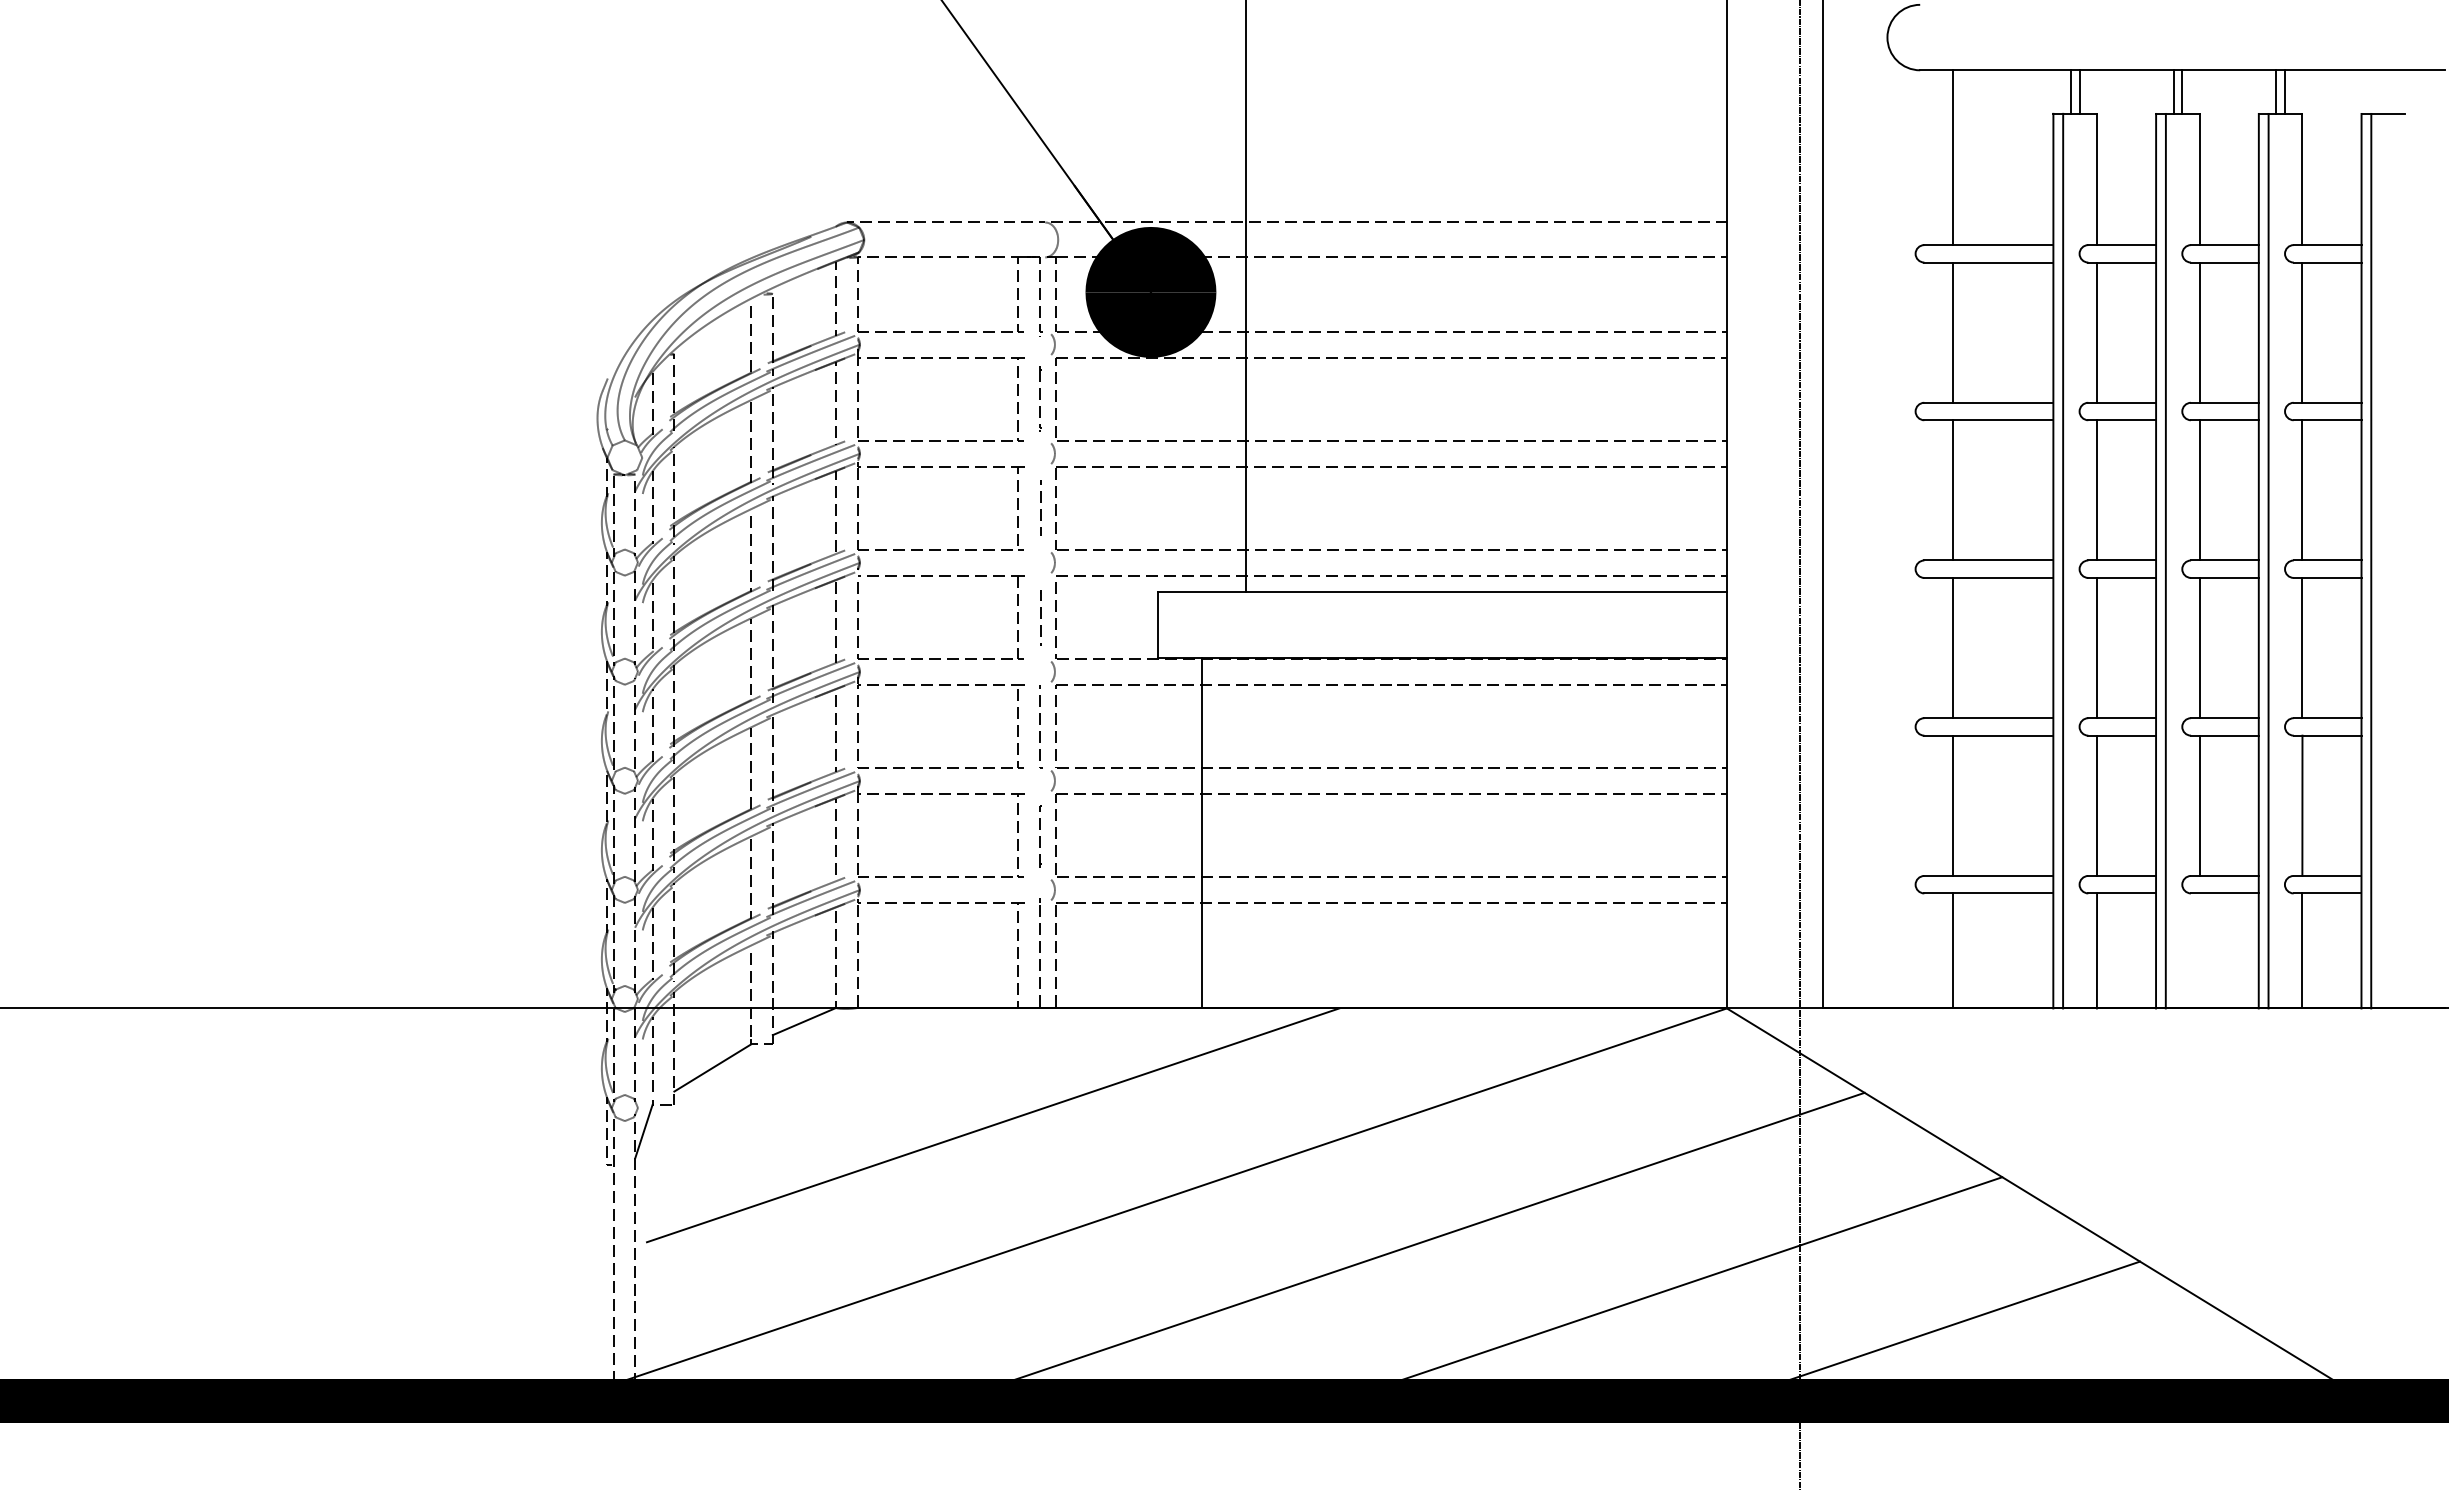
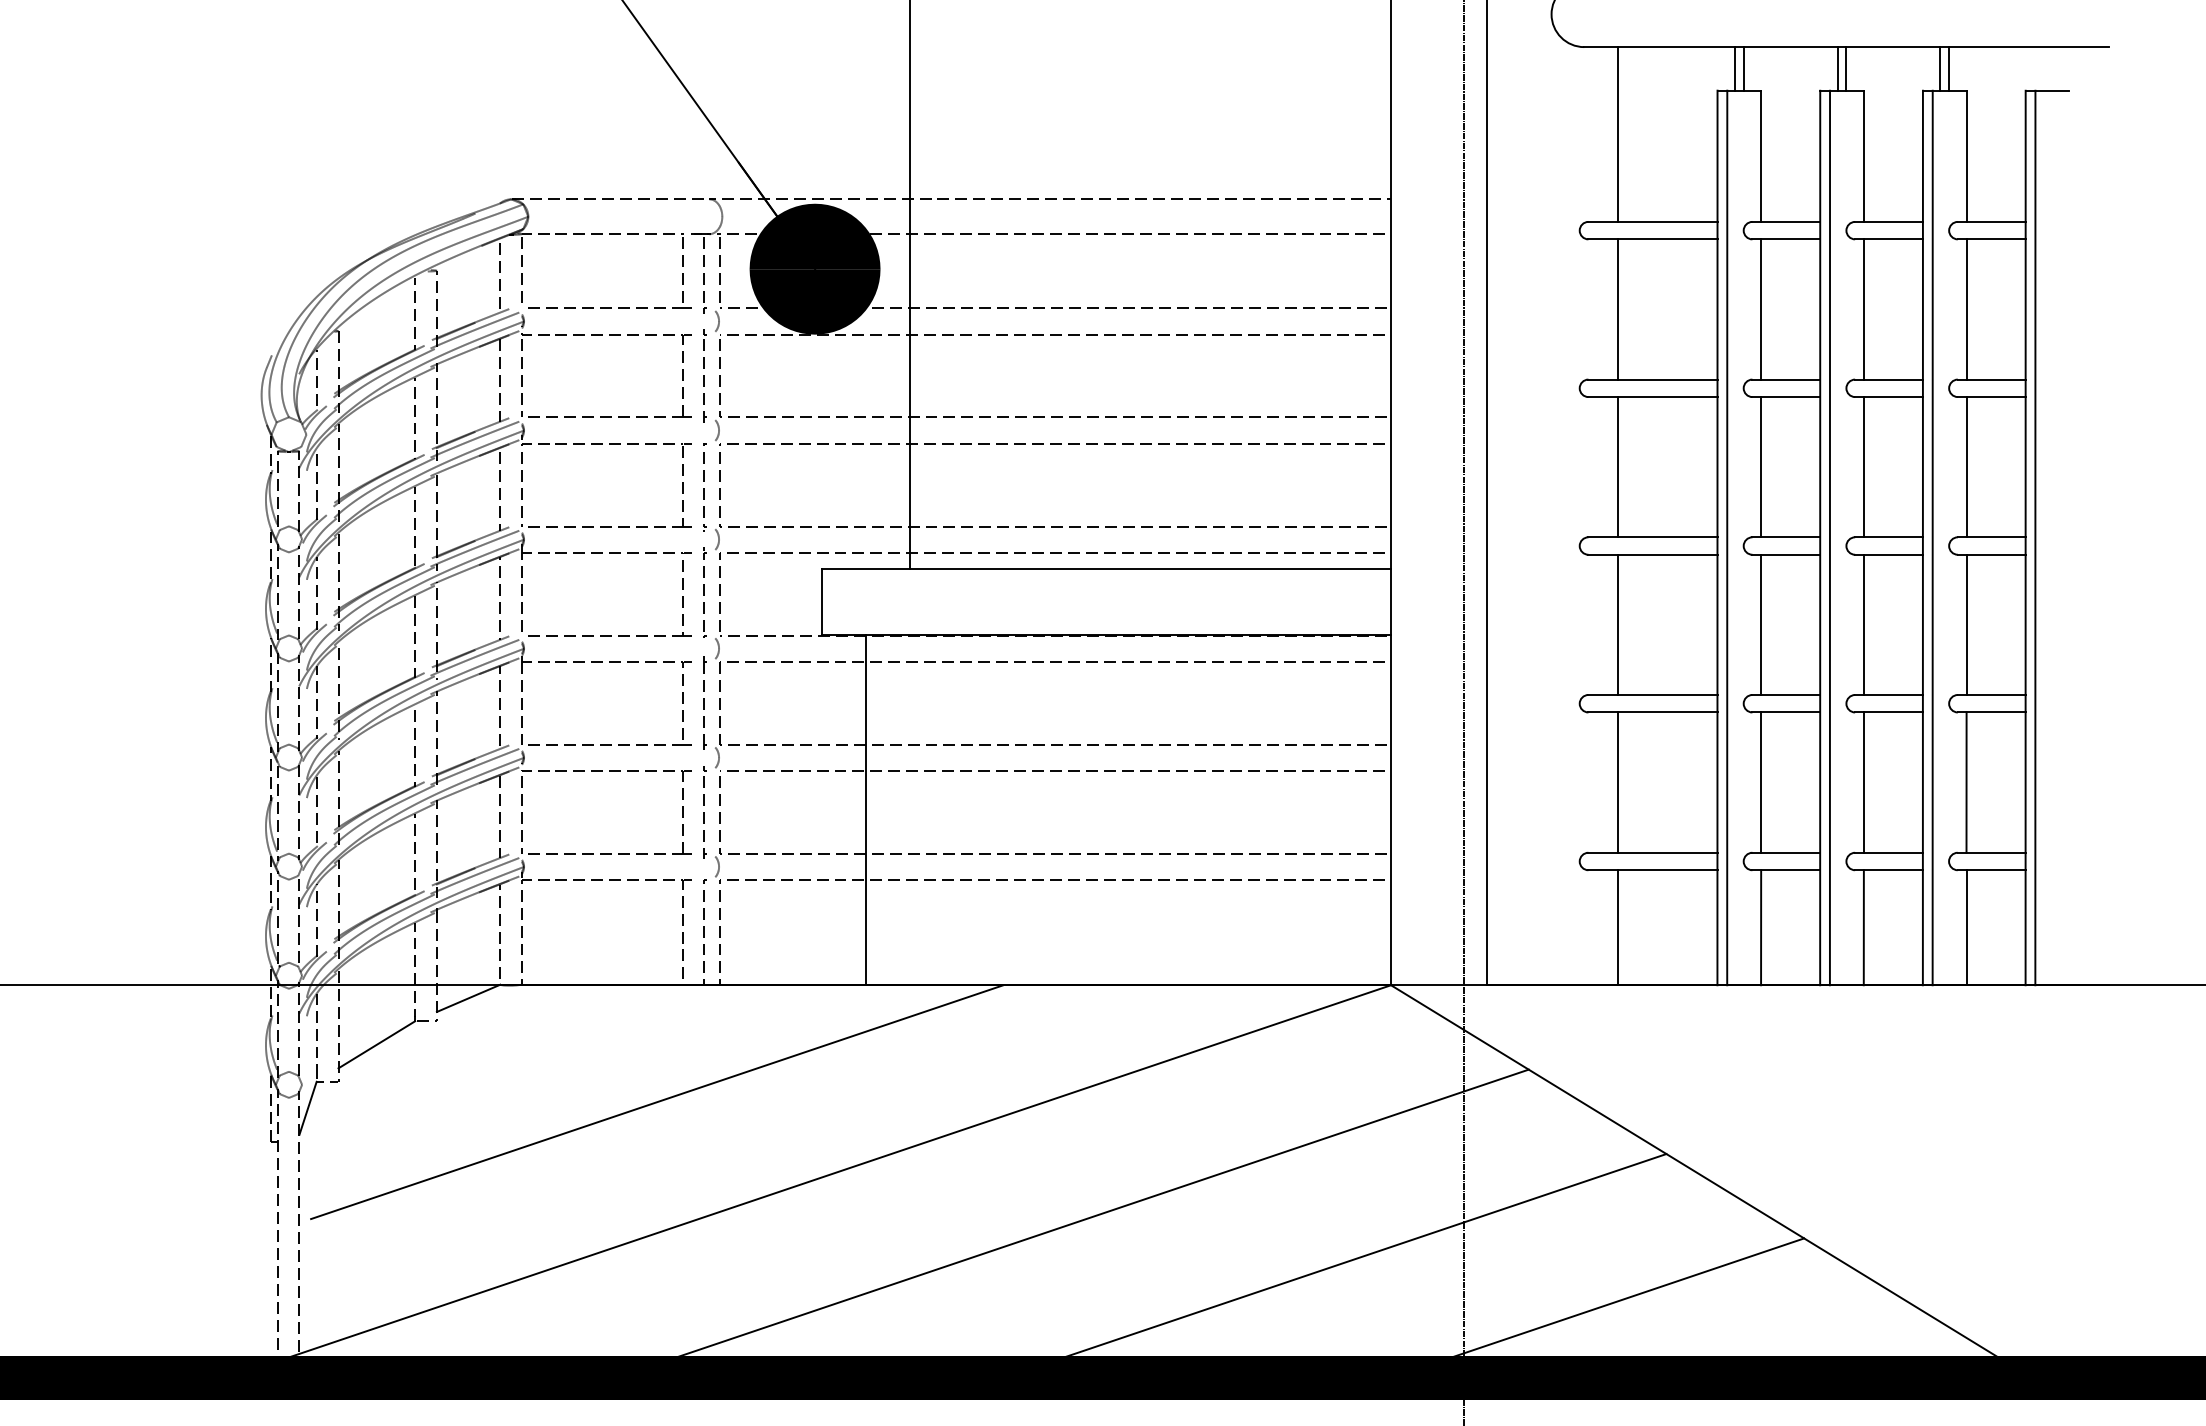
part: (1040, 397) -> (704, 374), size x1.43
part: (1040, 507) -> (704, 484), size x1.67
part: (1040, 617) -> (704, 594), size x1.67
part: (1040, 834) -> (704, 811), size x1.43
line: (2199, 950) -> (1863, 927), added

